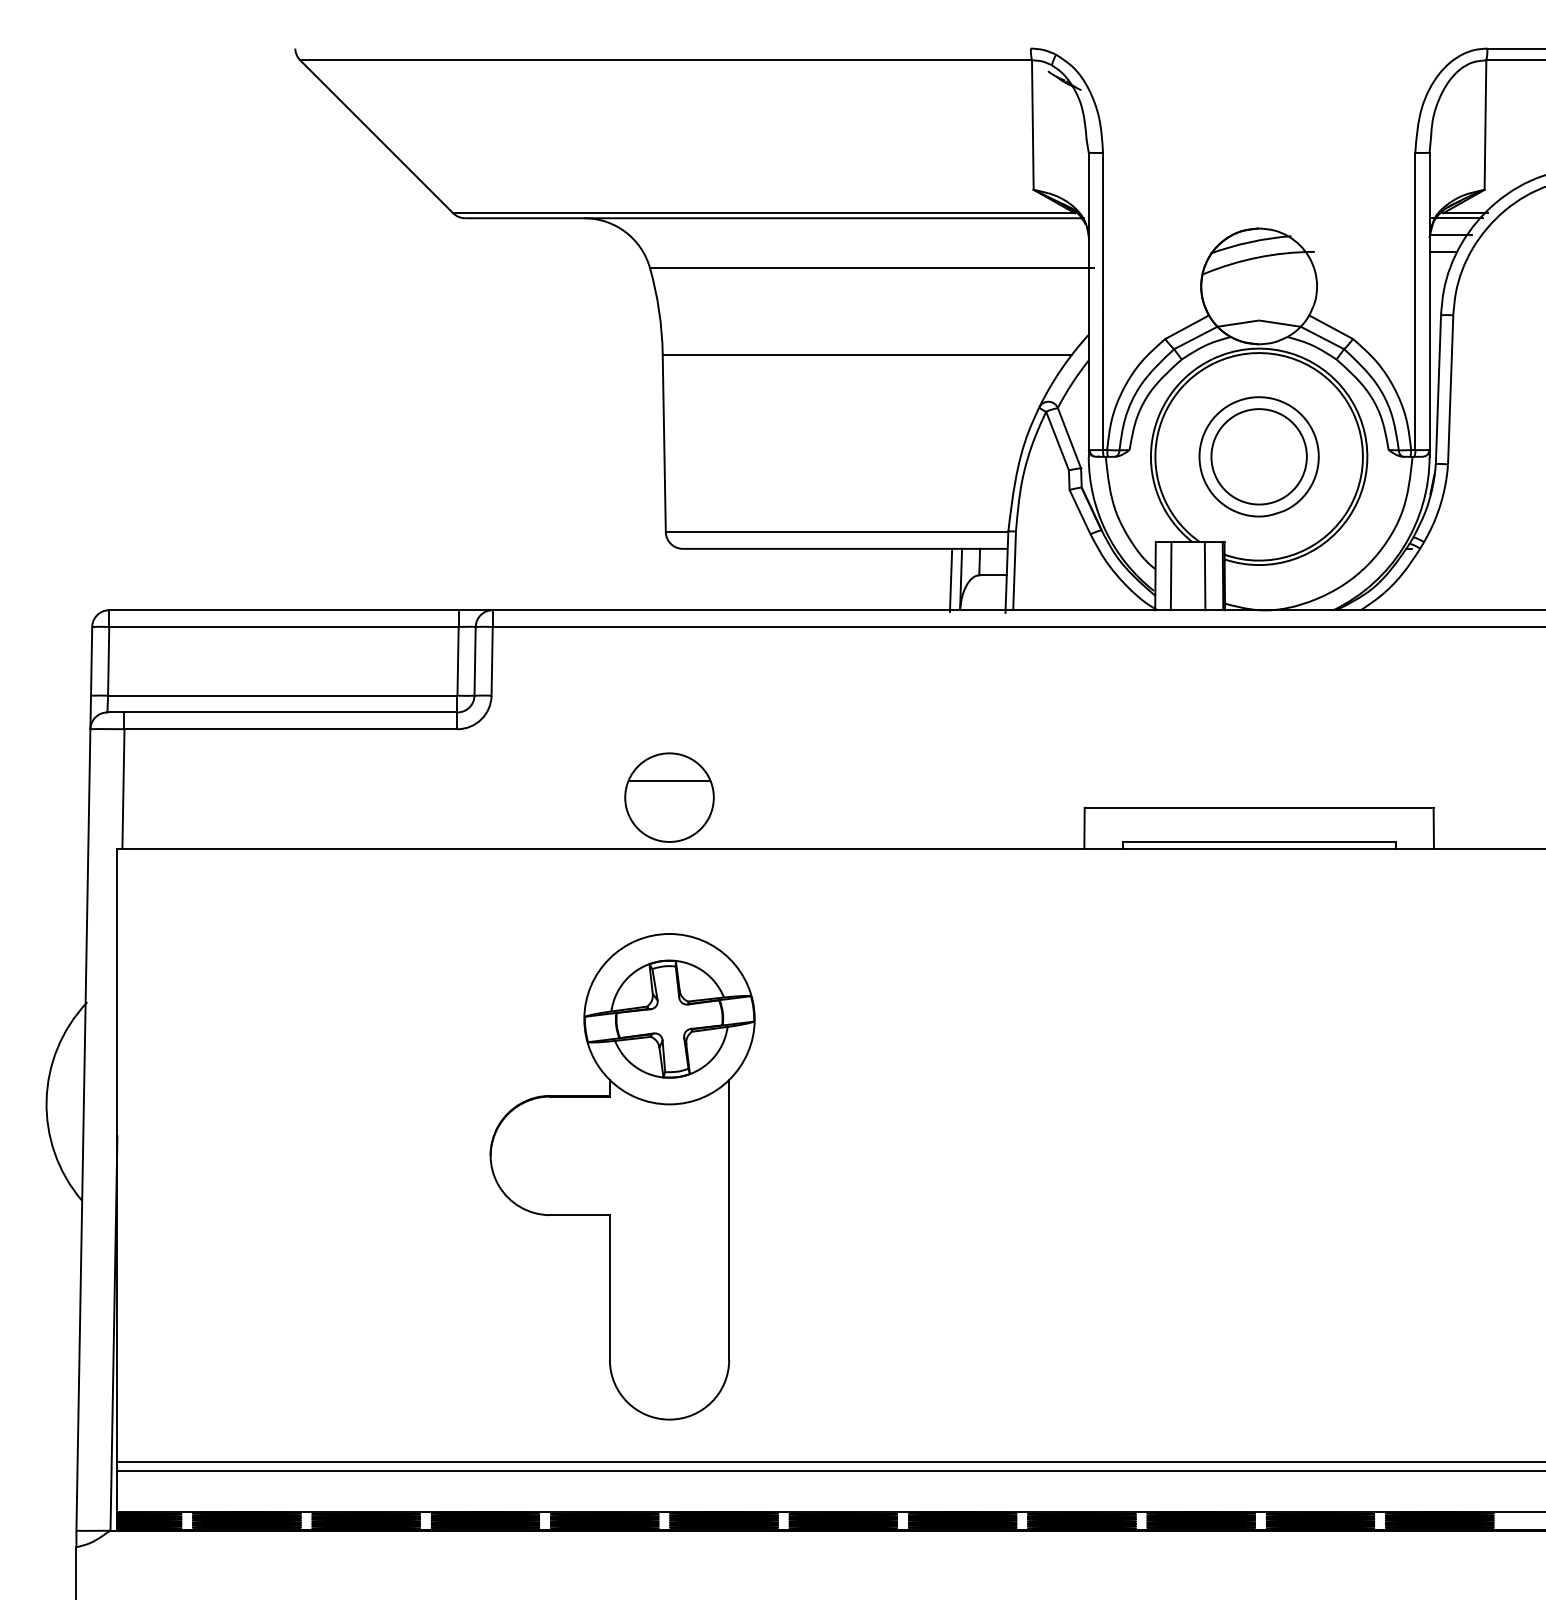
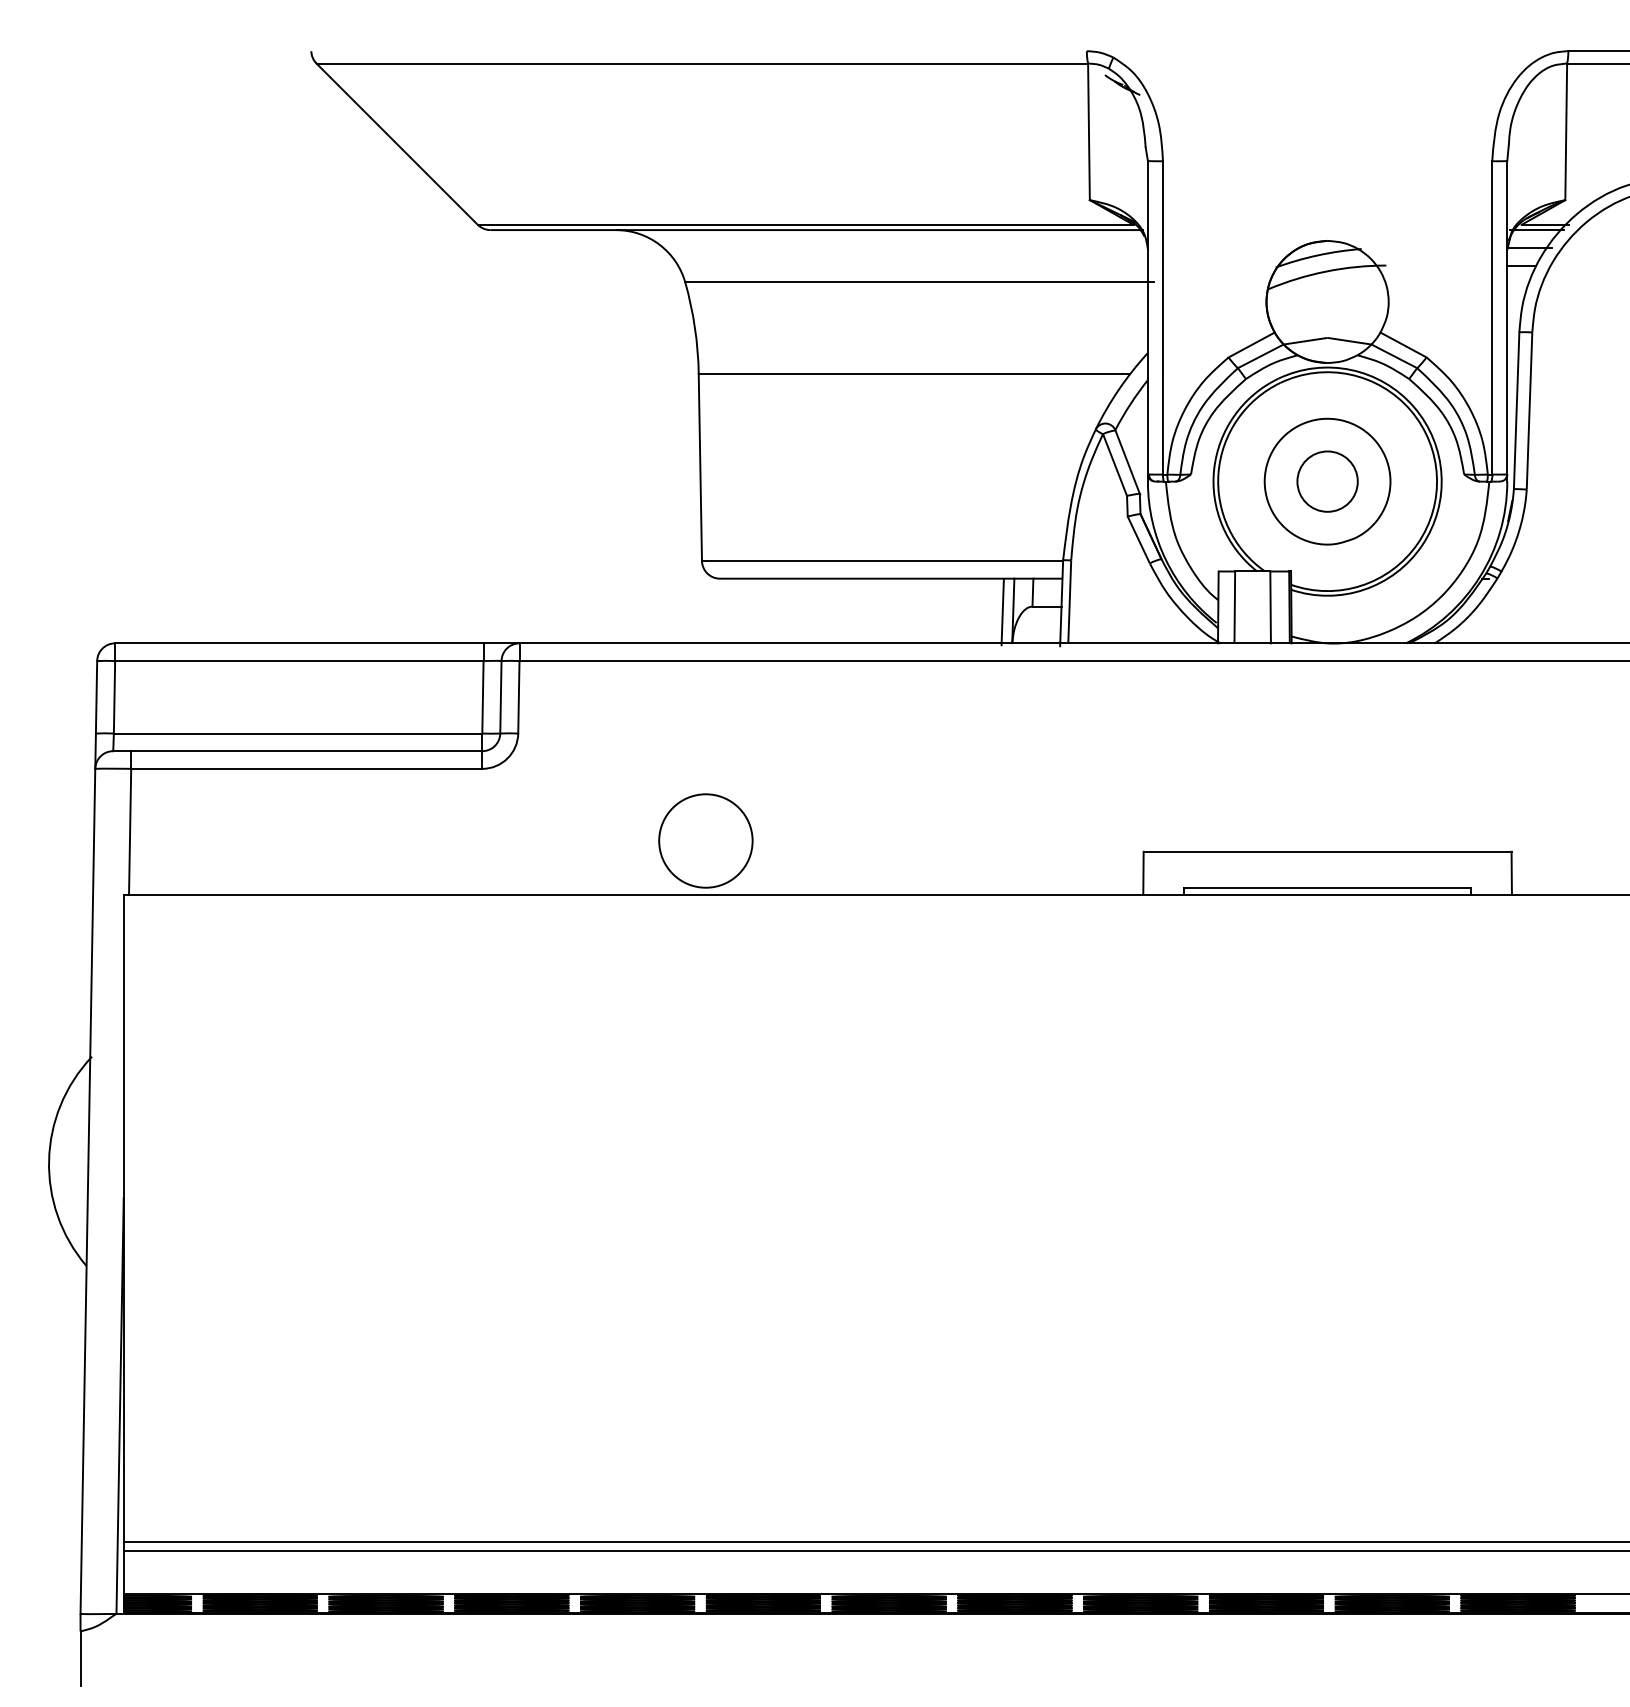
circle: (1258, 456) -> (1326, 481), size x0.6
line: (669, 780) -> (705, 822), removed
part: (622, 1176) -> (656, 1240), removed

